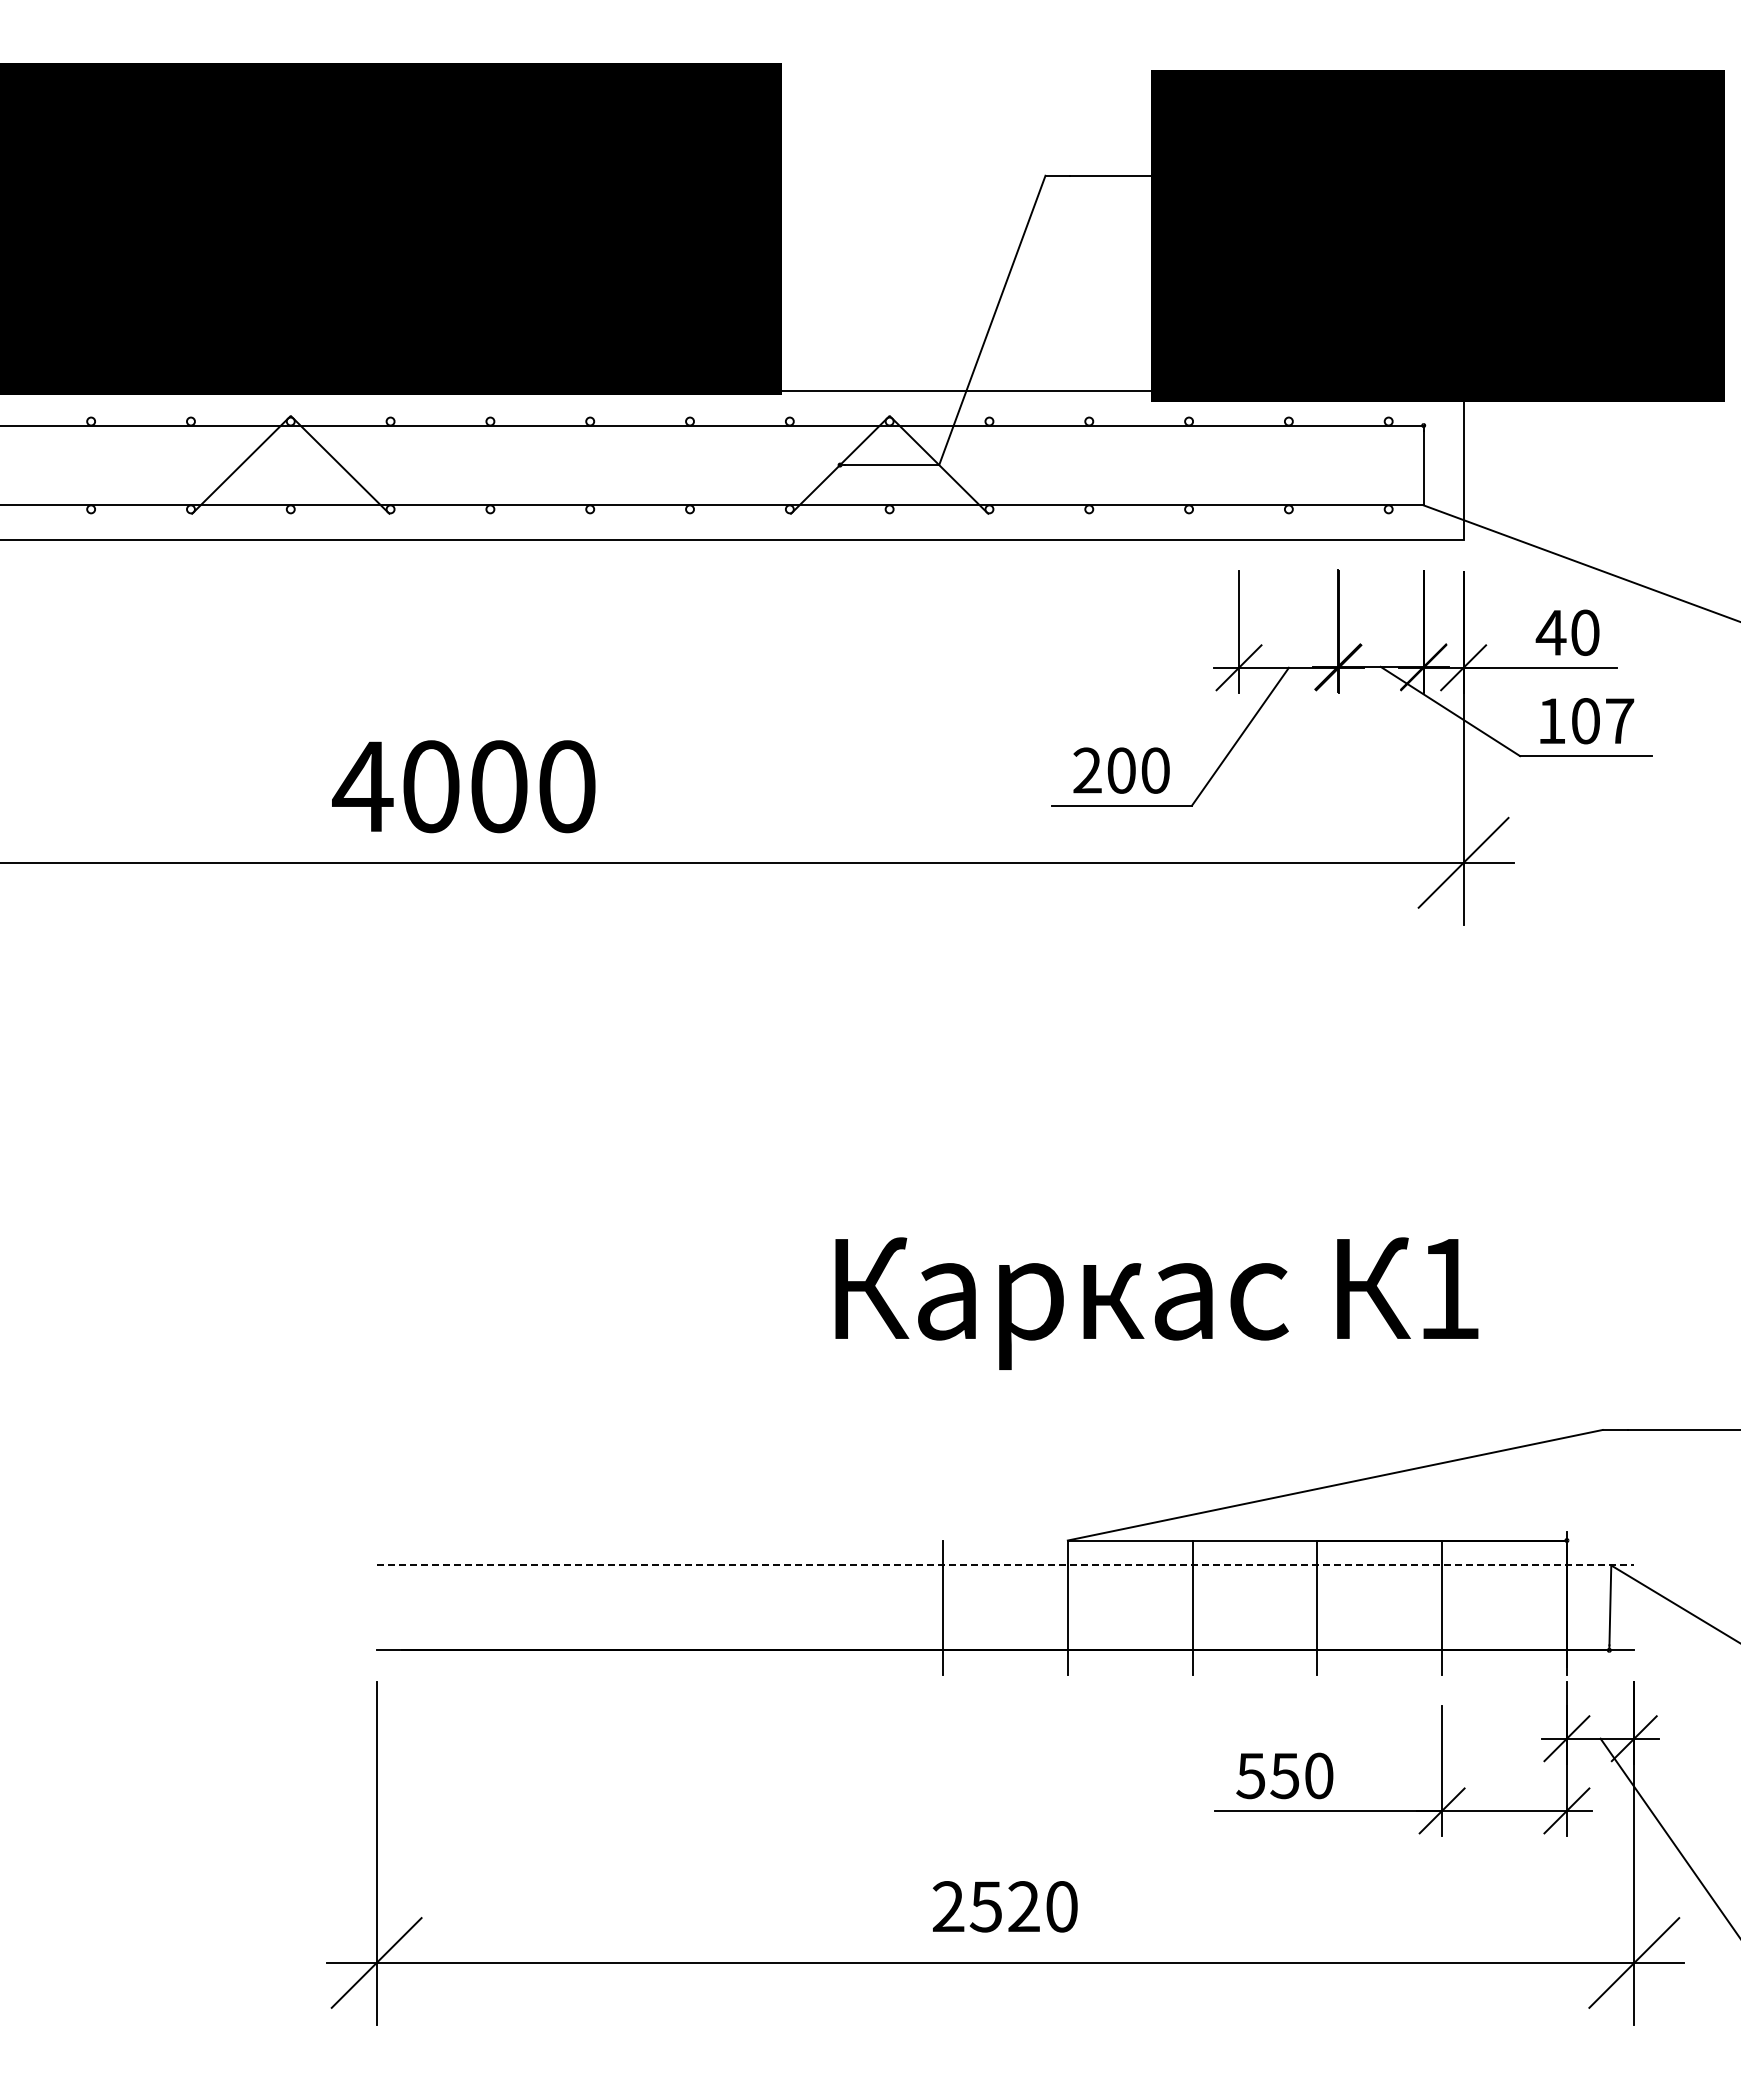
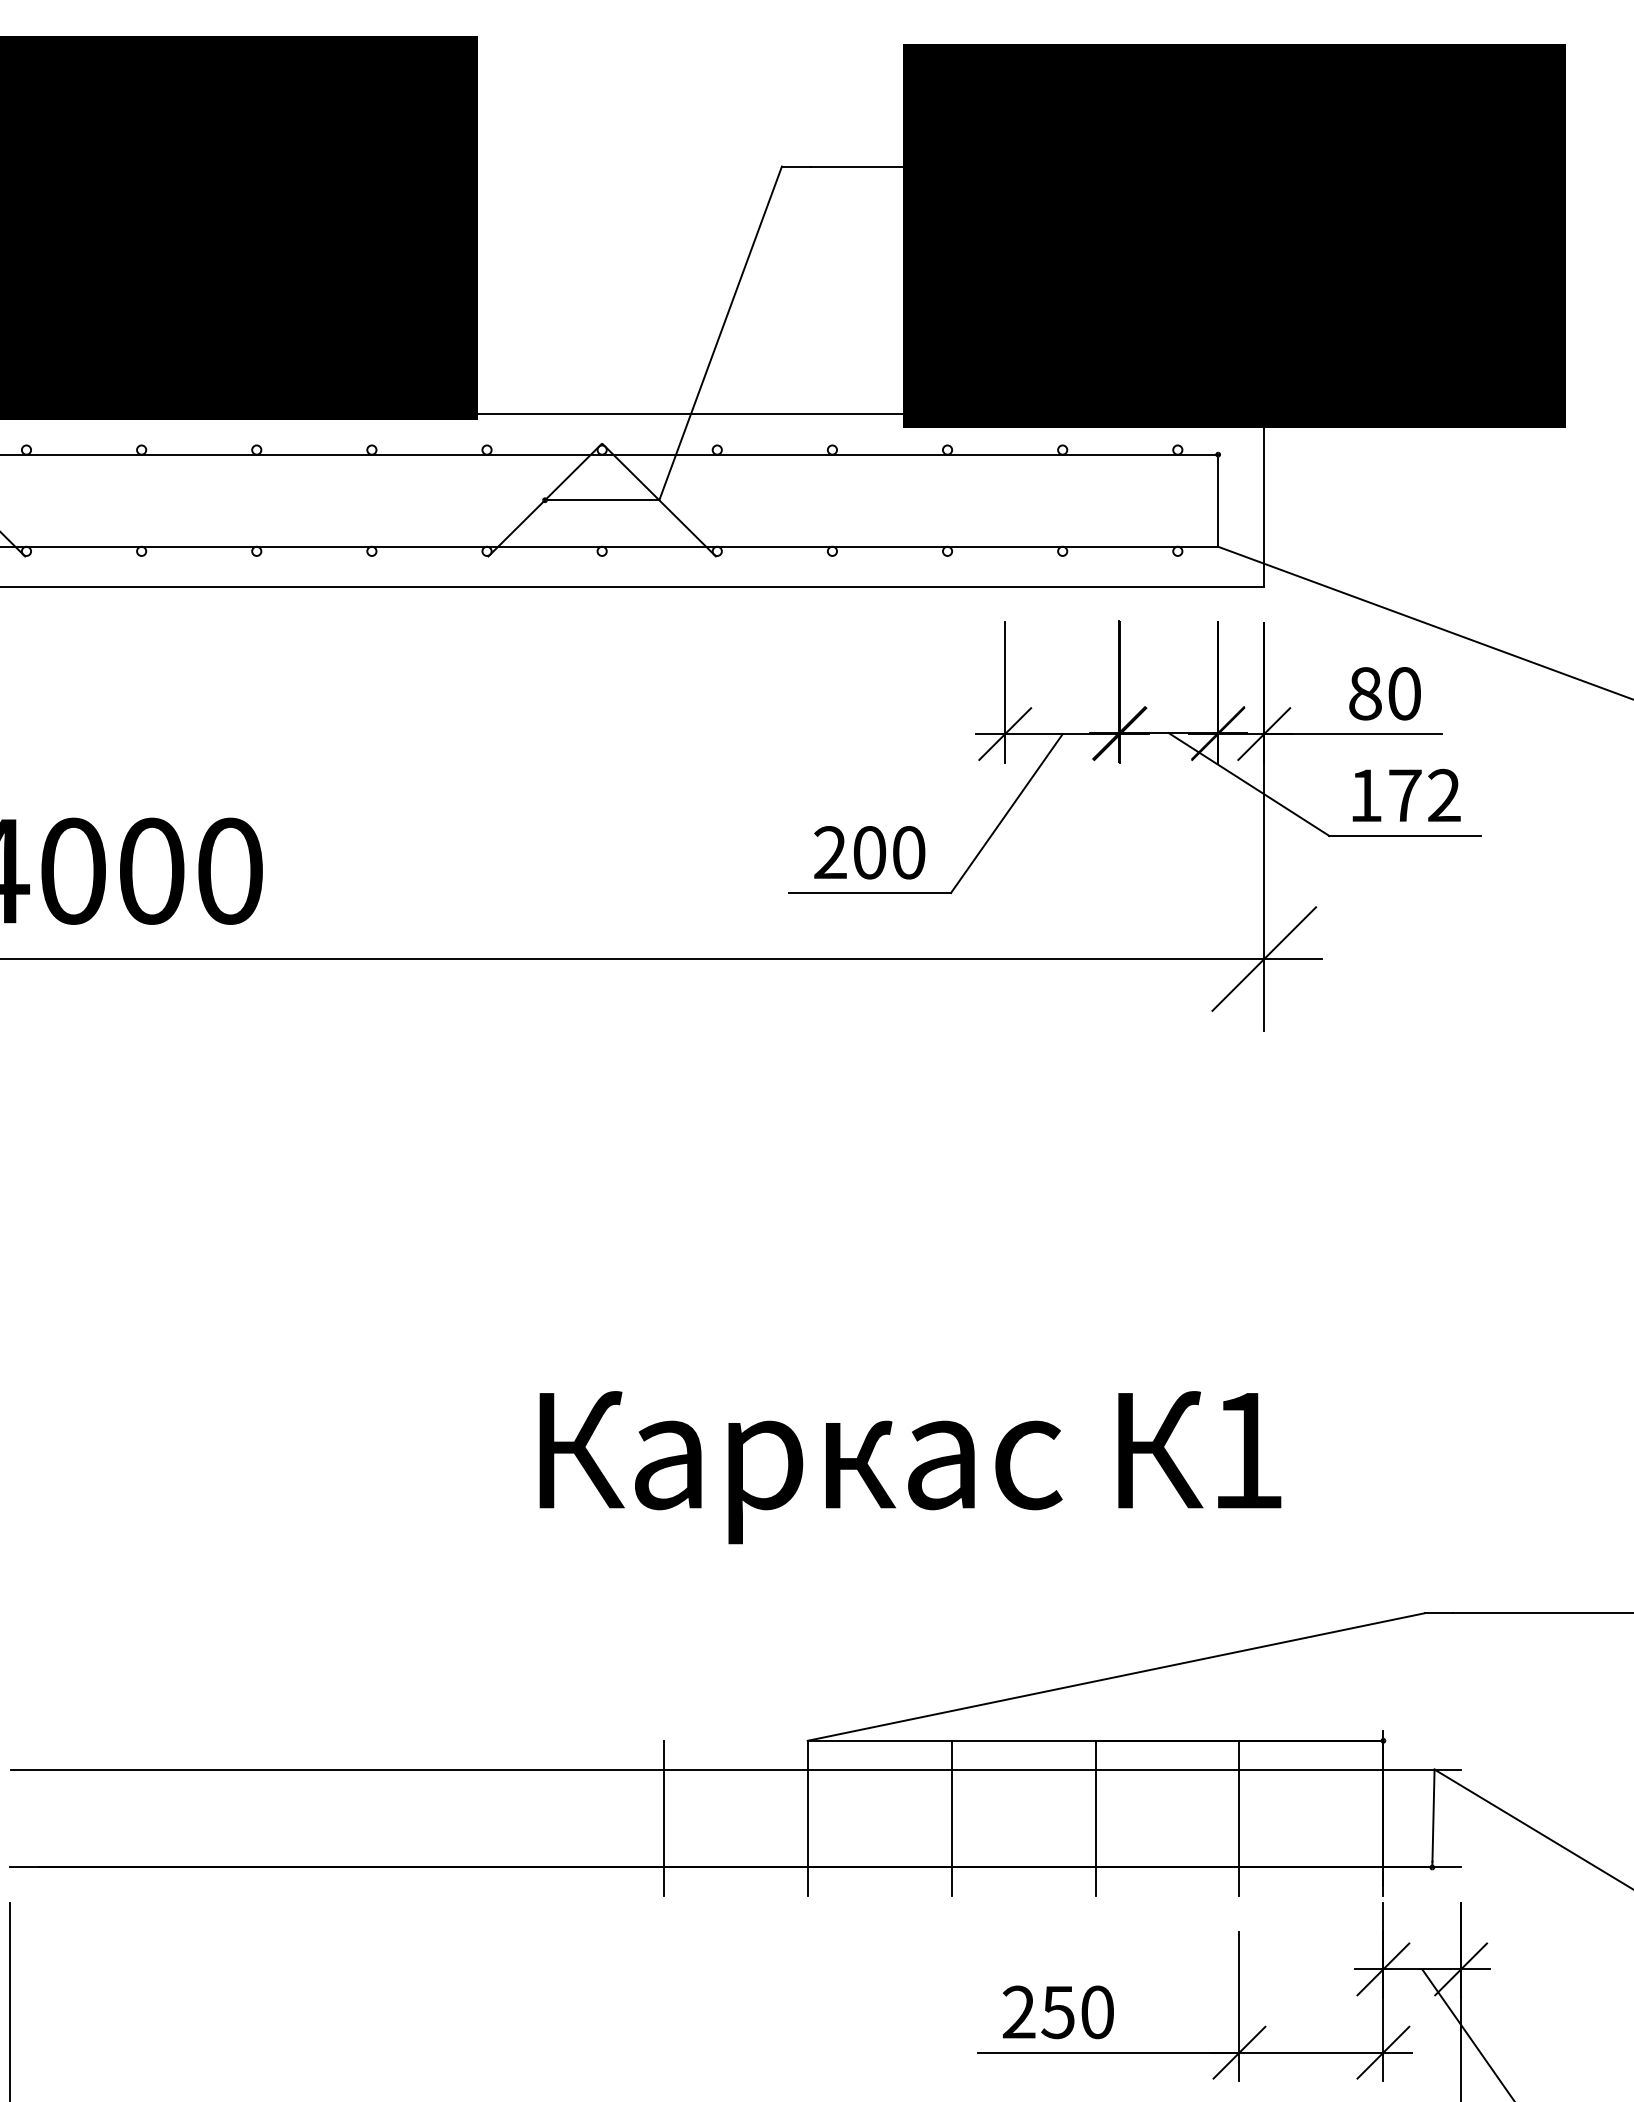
text: (1550, 632) -> (1364, 693), 40 -> 80
text: (1603, 721) -> (1425, 796), 107 -> 172
line: (1006, 1565) -> (736, 1769), dashed -> solid
text: (1250, 1775) -> (1018, 2011), 550 -> 250

